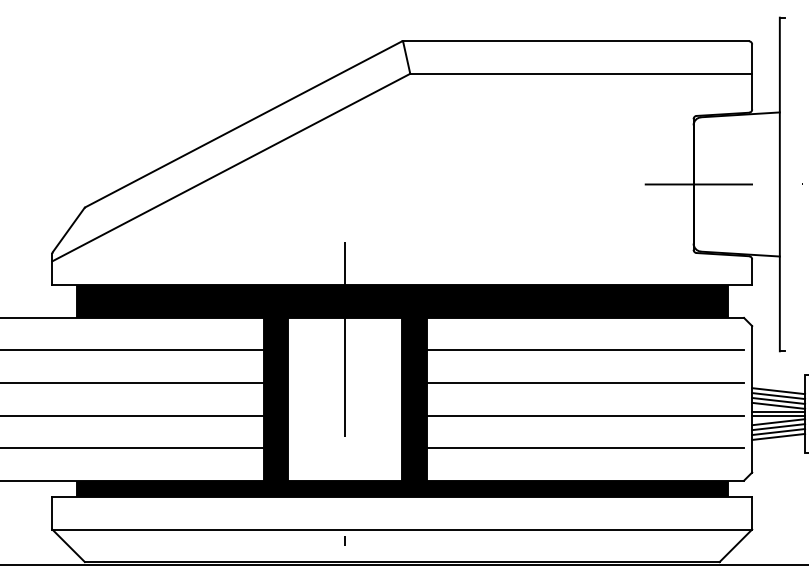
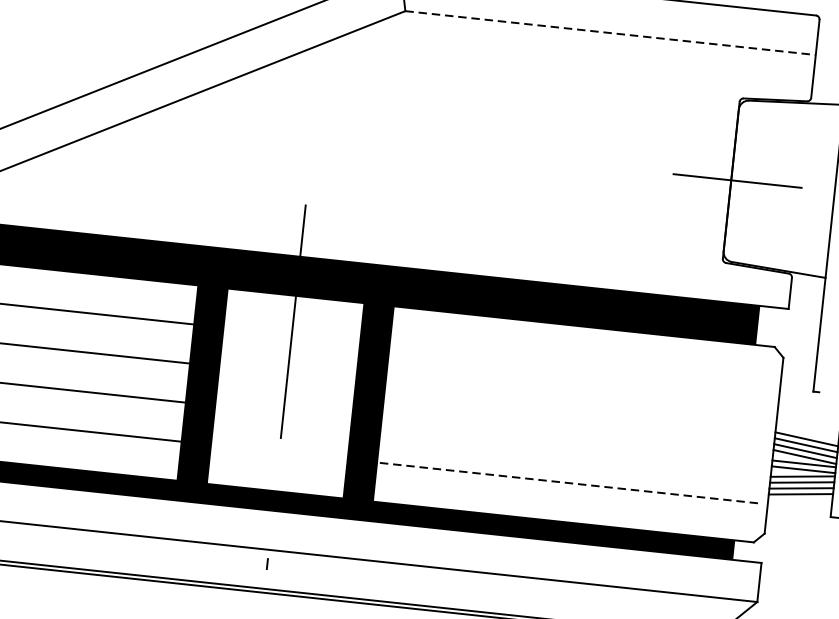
line: (581, 73) -> (610, 32), solid -> dashed
line: (585, 350) -> (580, 365), removed
line: (585, 383) -> (575, 405), removed
line: (585, 415) -> (571, 443), removed
line: (585, 448) -> (567, 483), solid -> dashed

